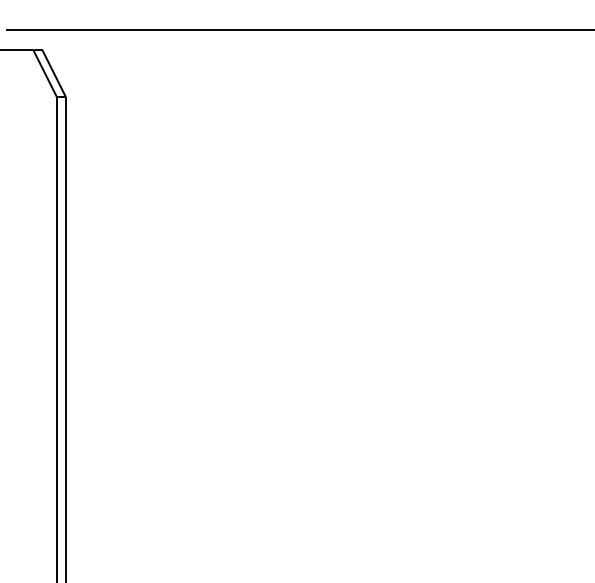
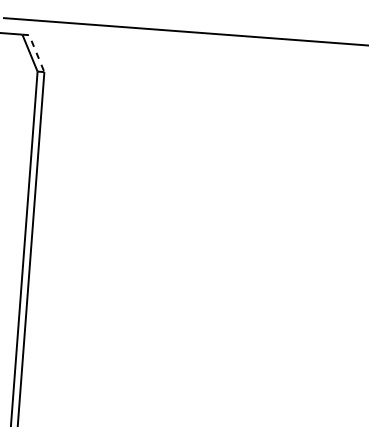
line: (51, 68) -> (35, 49), solid -> dashed

